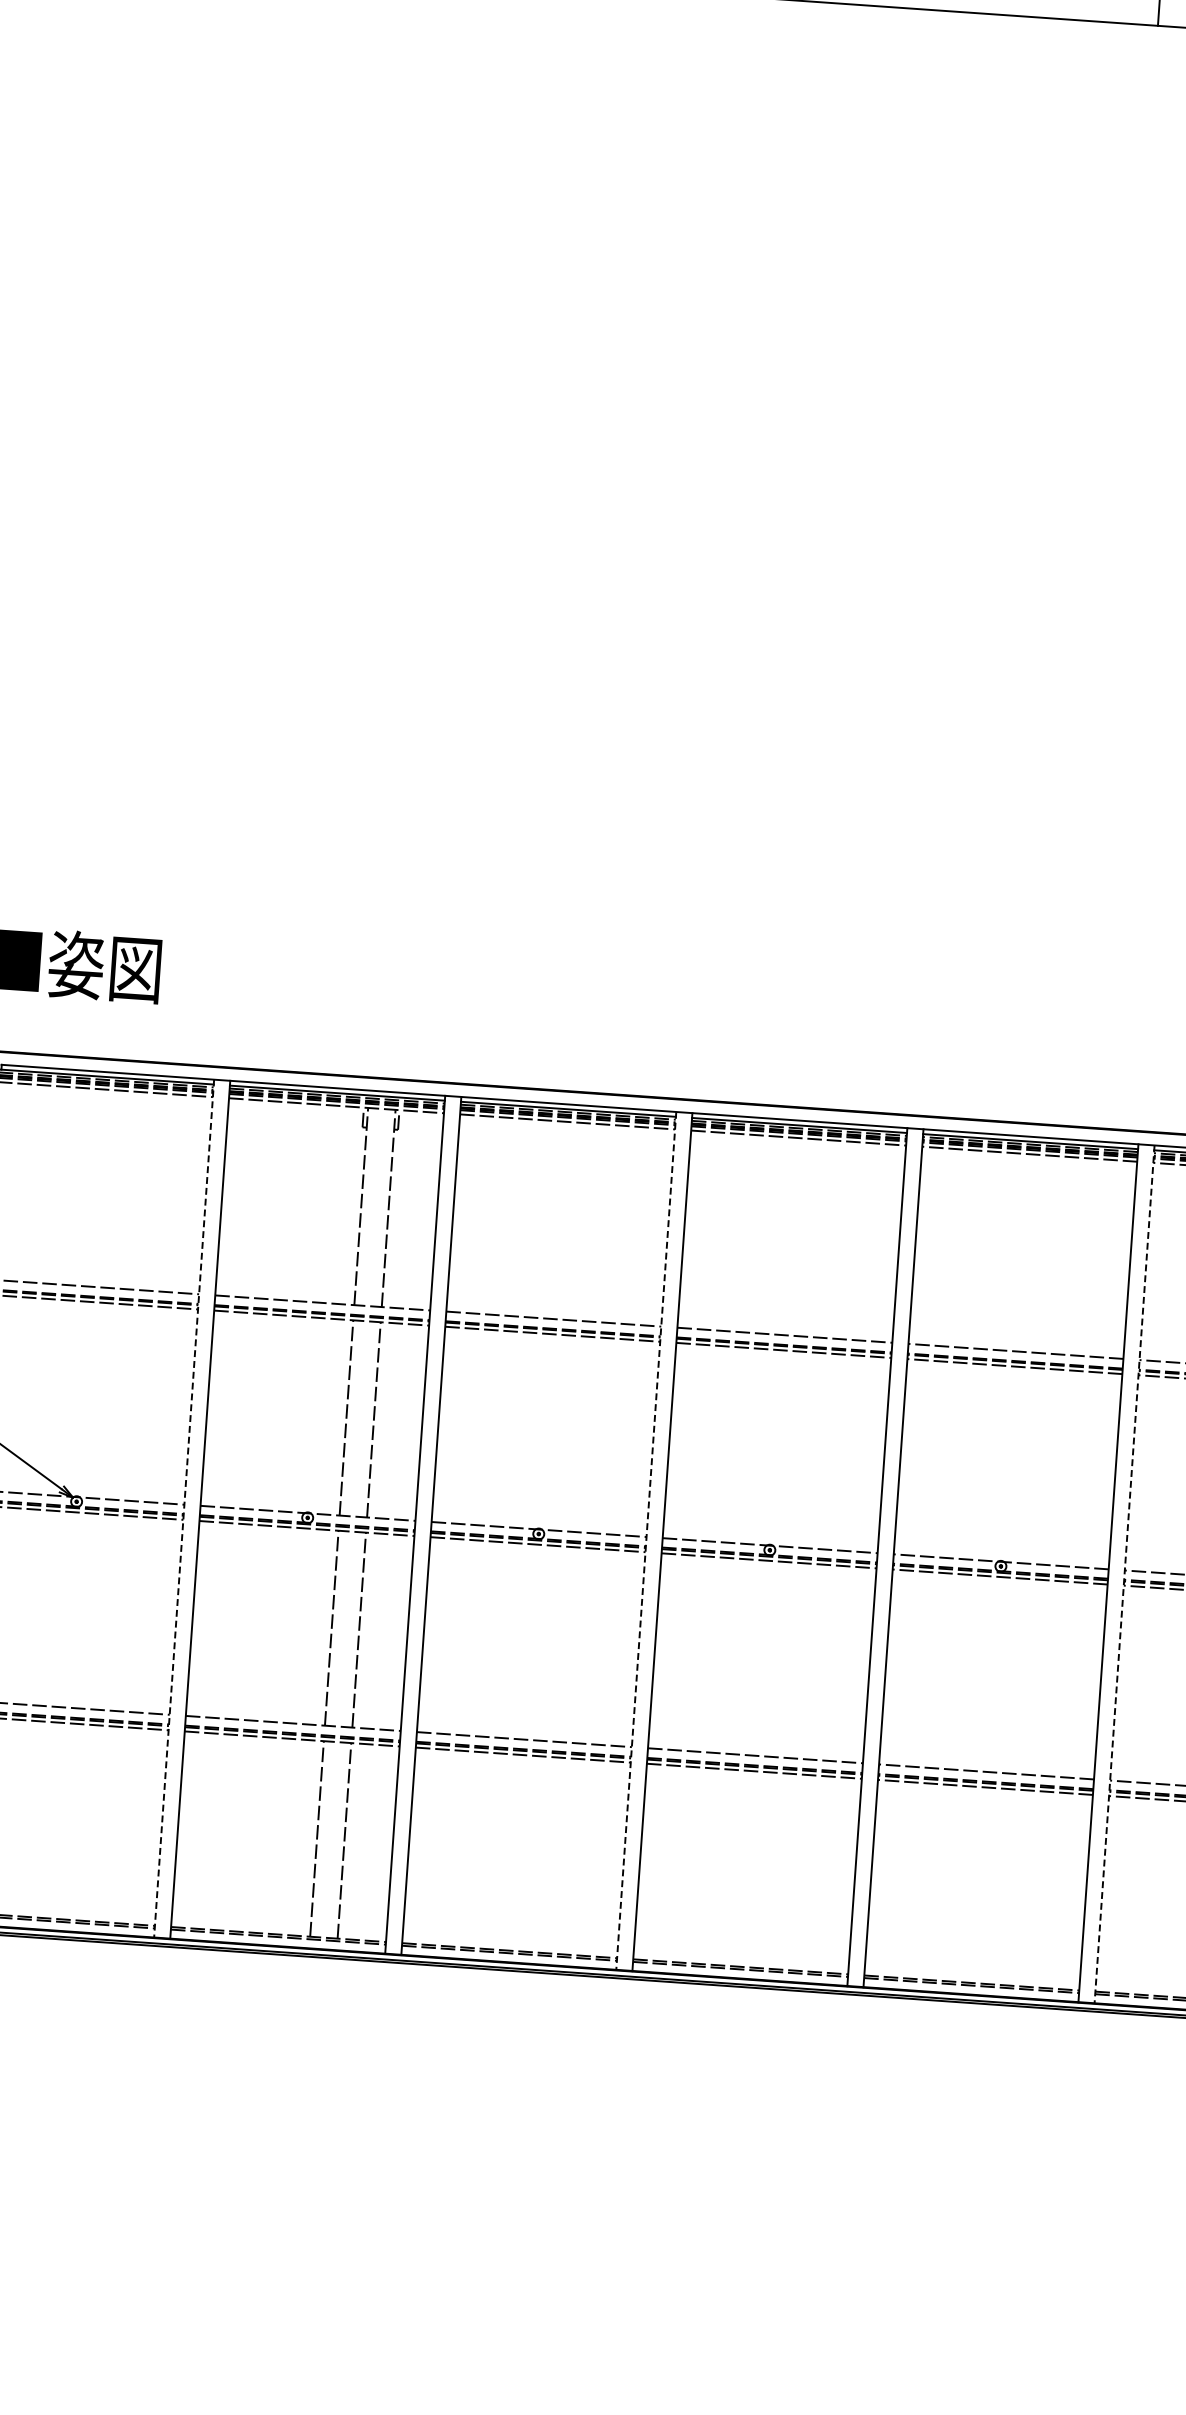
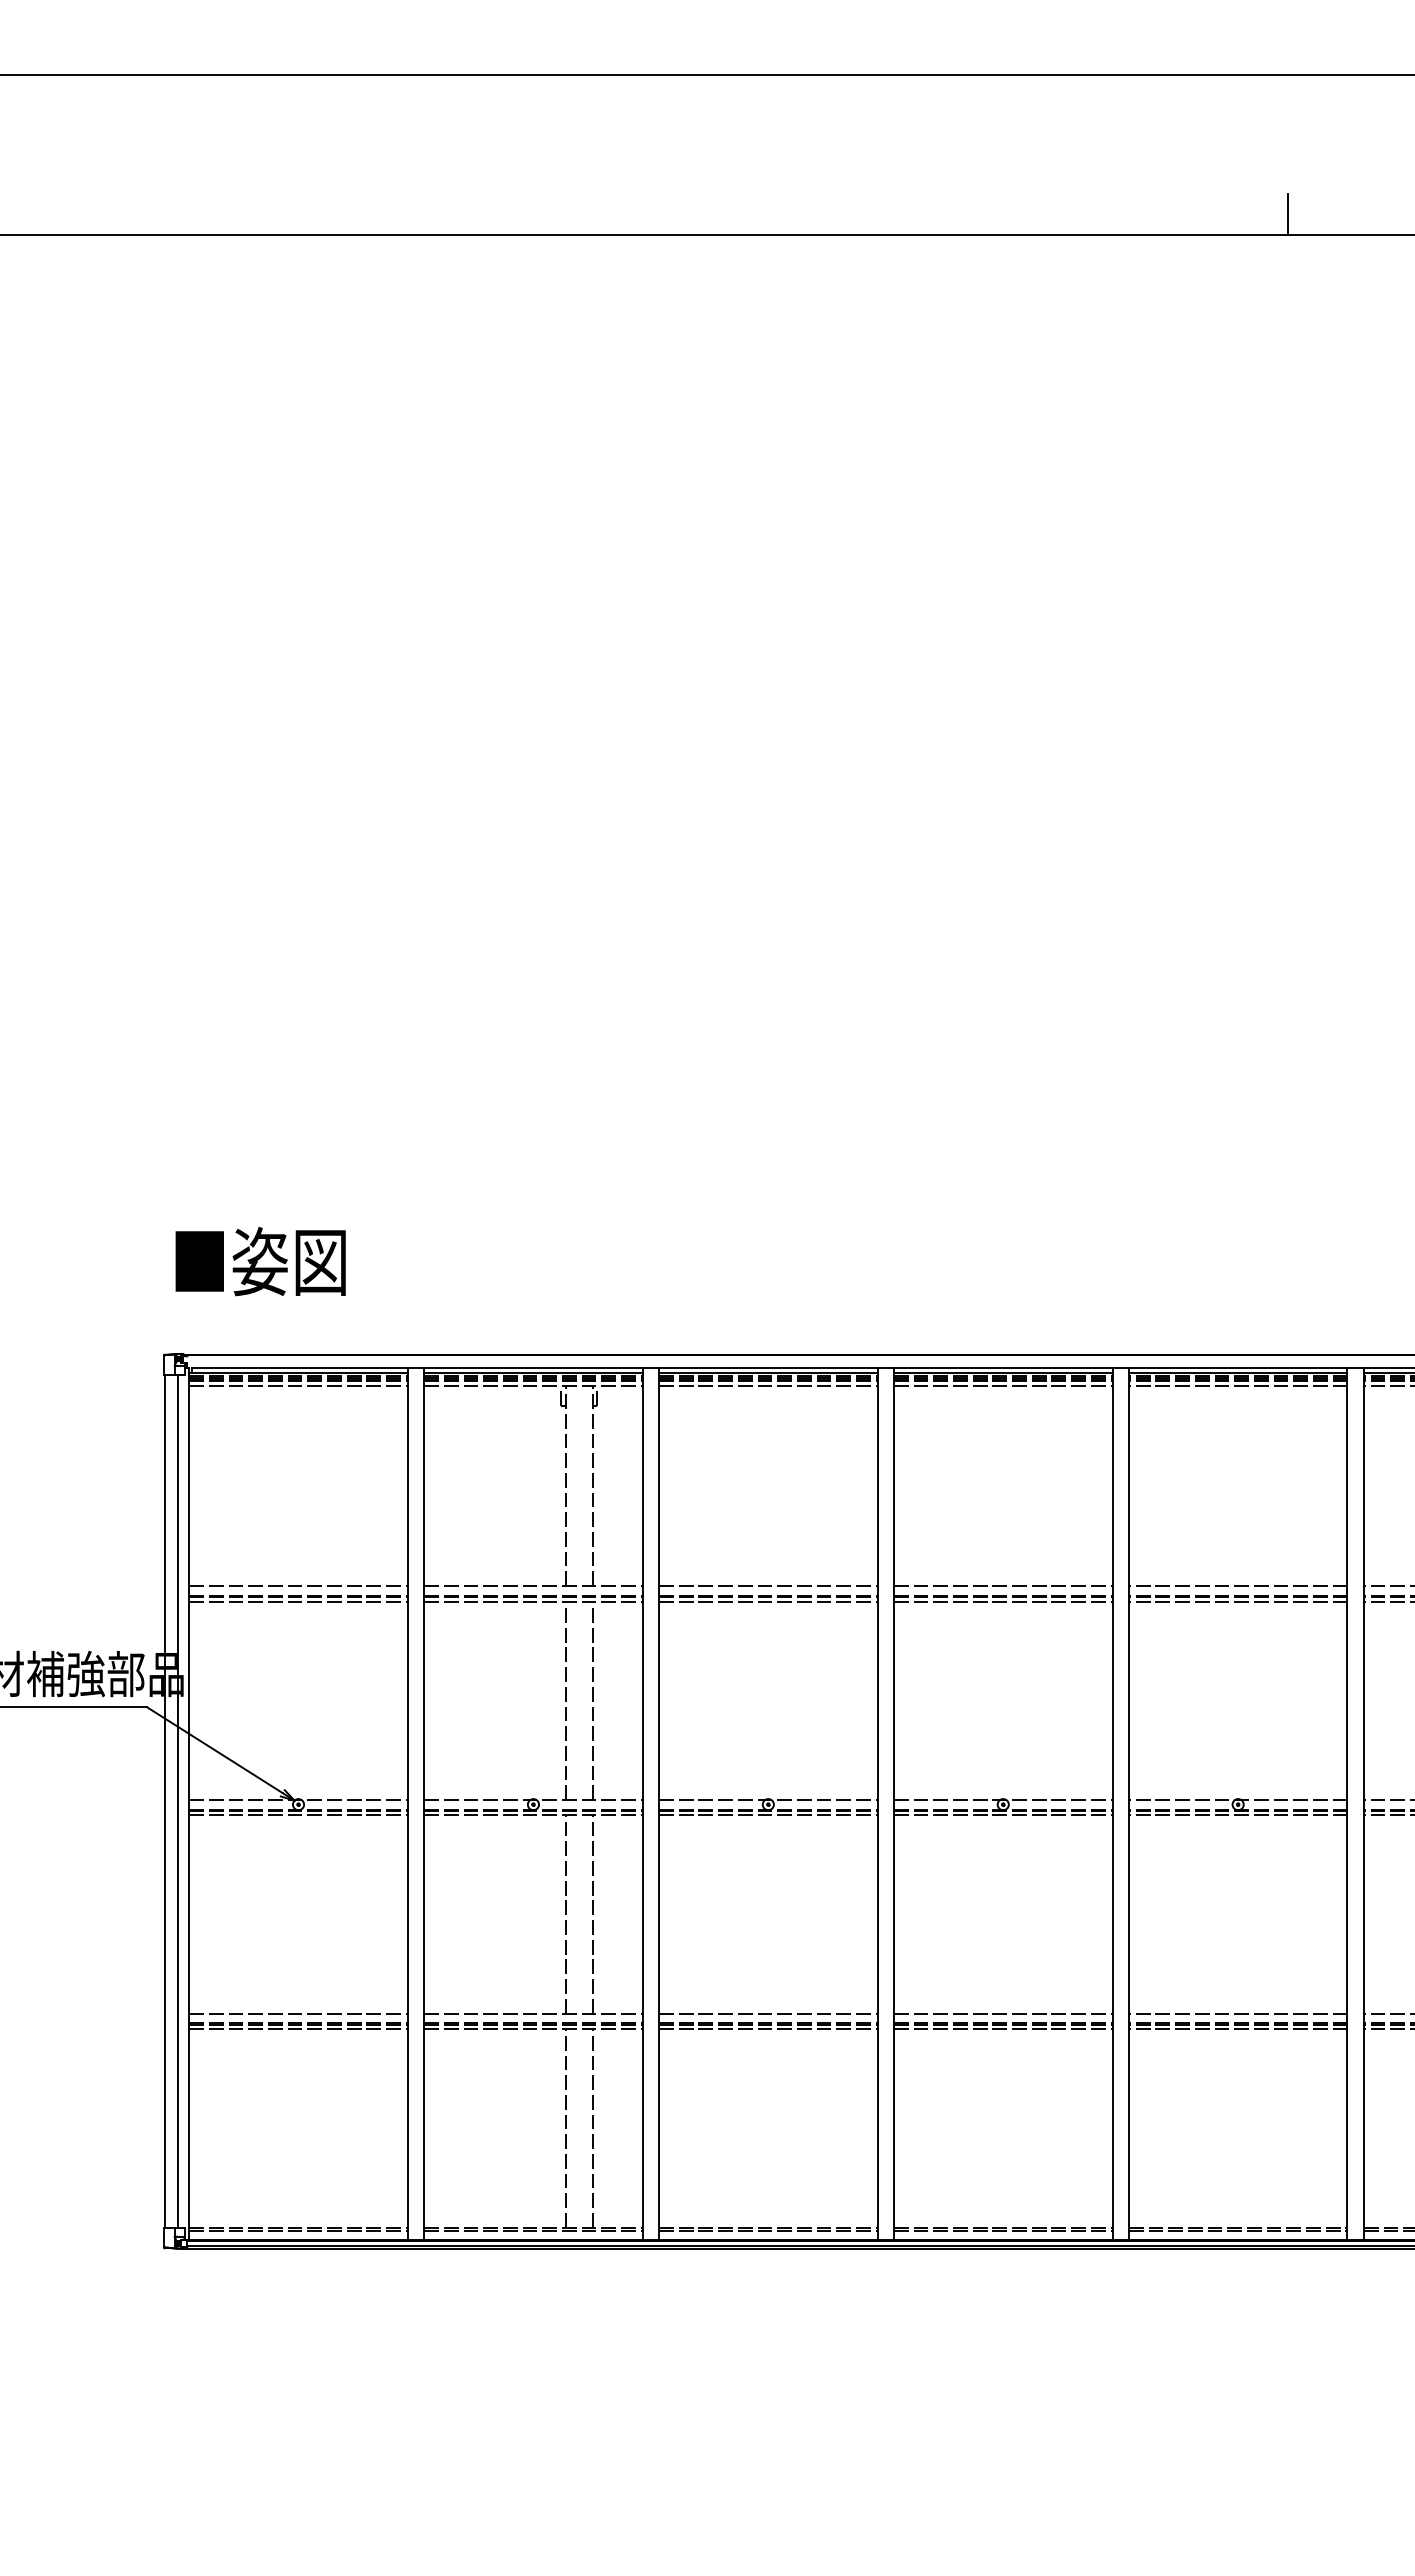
line: (183, 1509) -> (407, 1804), dashed -> solid
line: (646, 1541) -> (877, 1804), dashed -> solid
line: (1124, 1574) -> (1363, 1804), dashed -> solid

